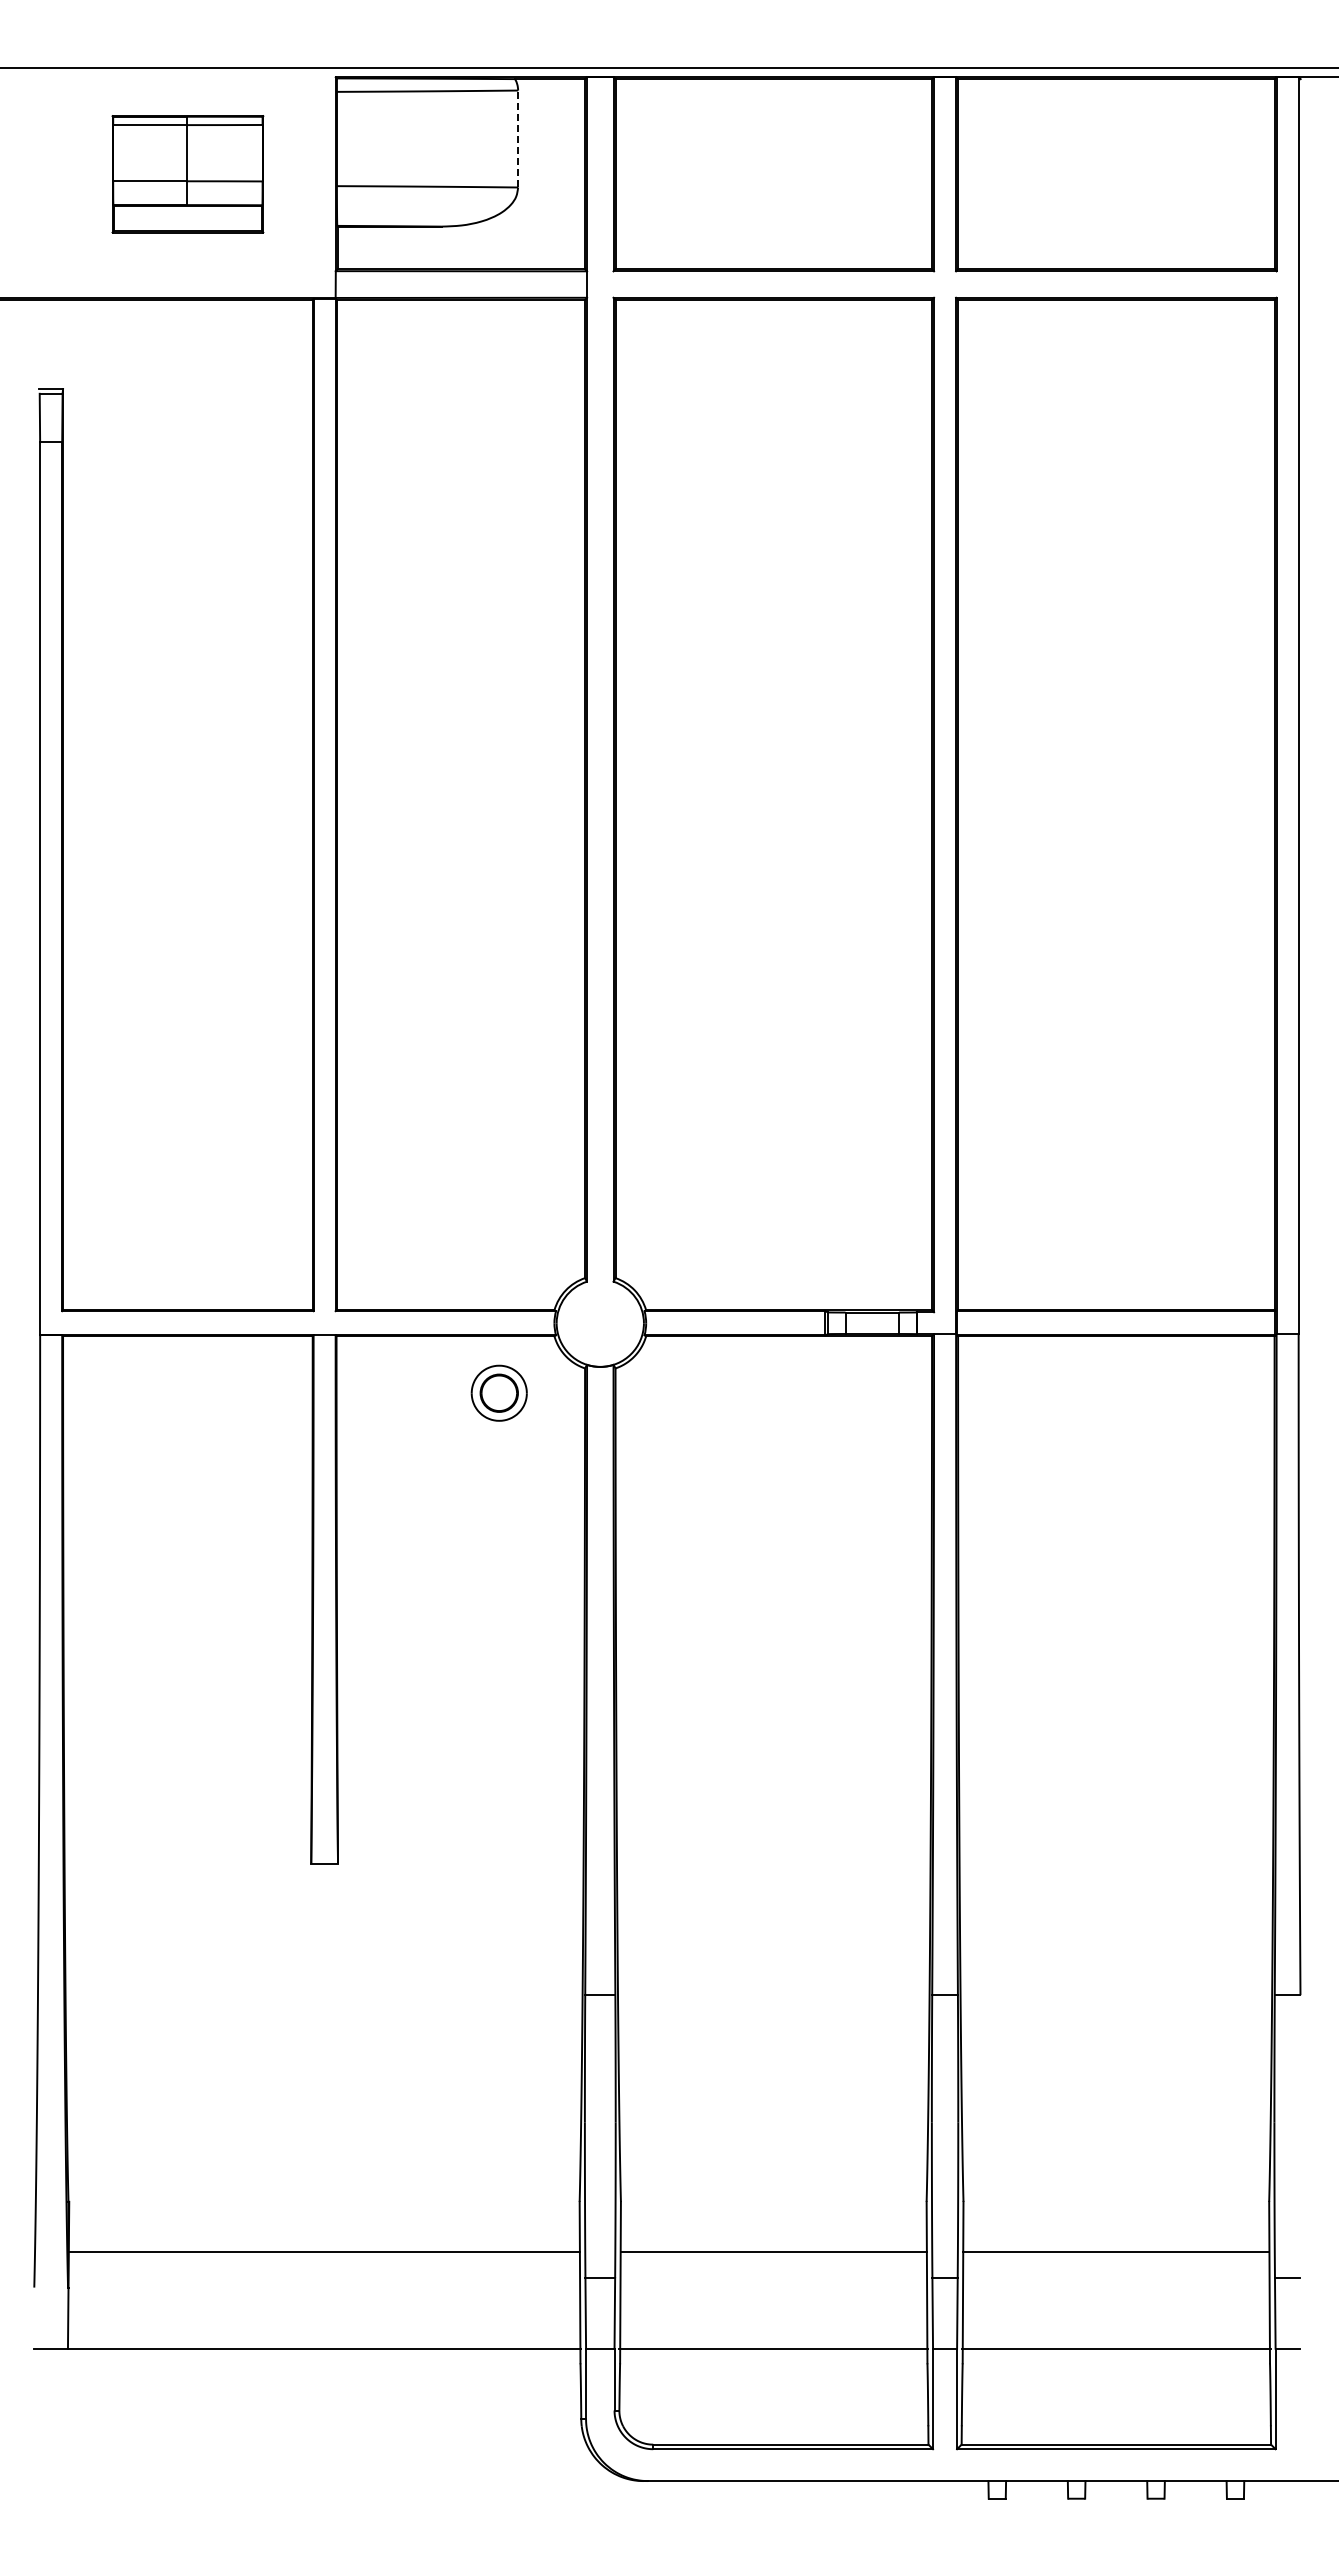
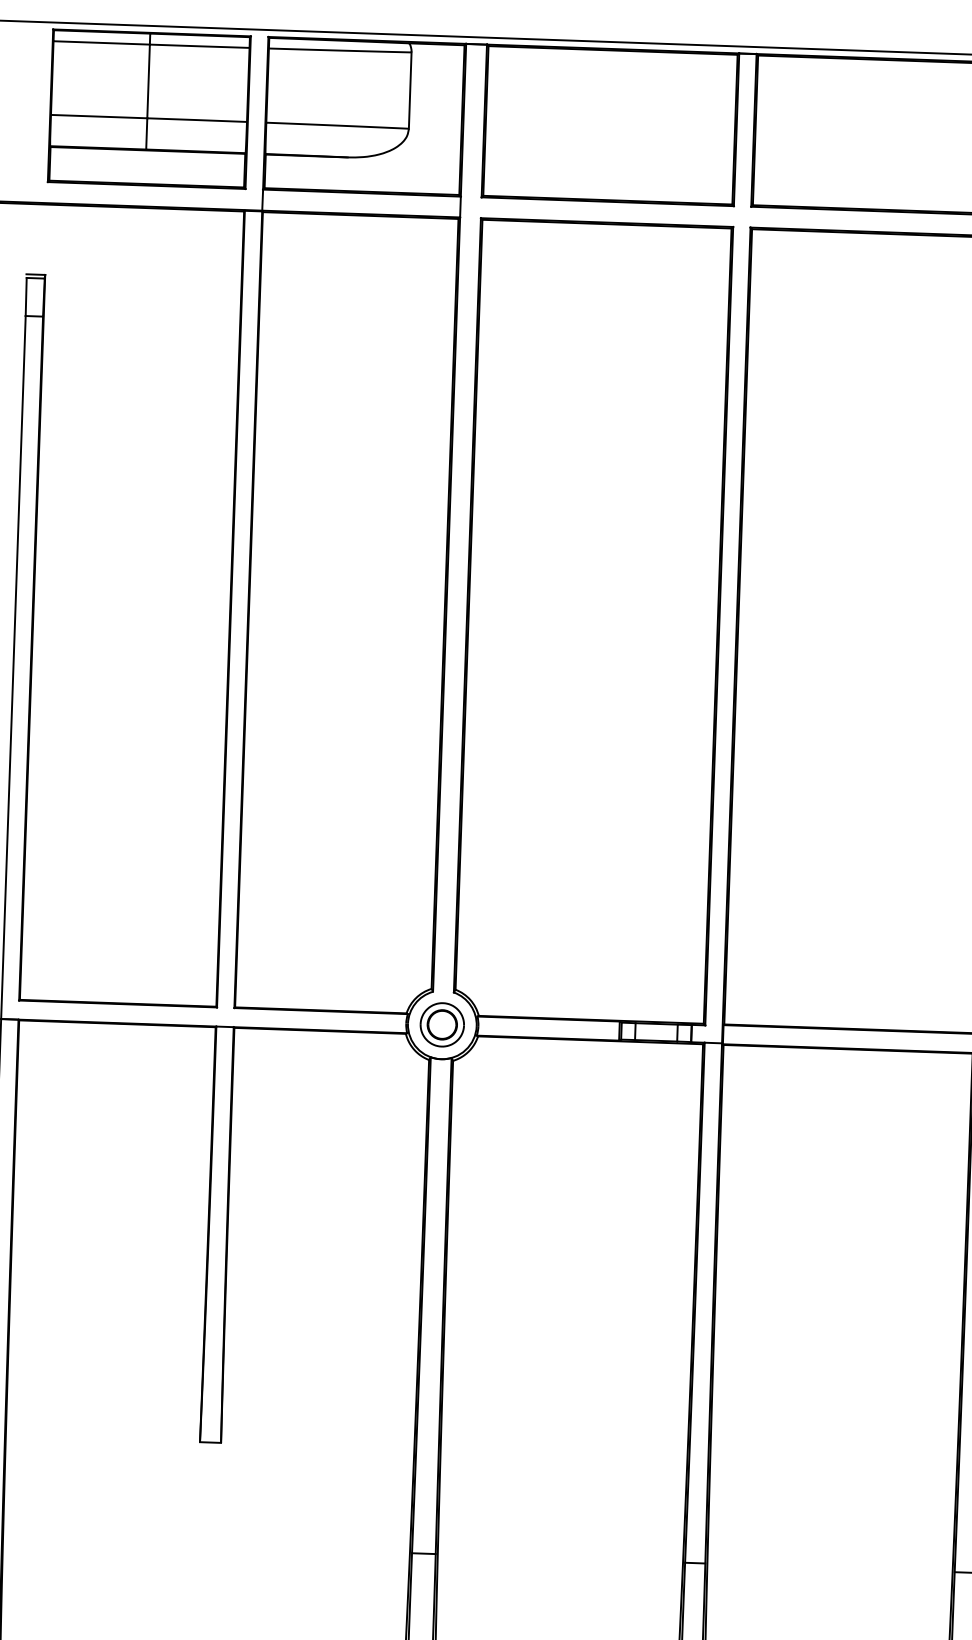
line: (518, 138) -> (410, 90), dashed -> solid
part: (187, 174) -> (149, 109), size x1.67
part: (498, 1392) -> (441, 1024), moved

